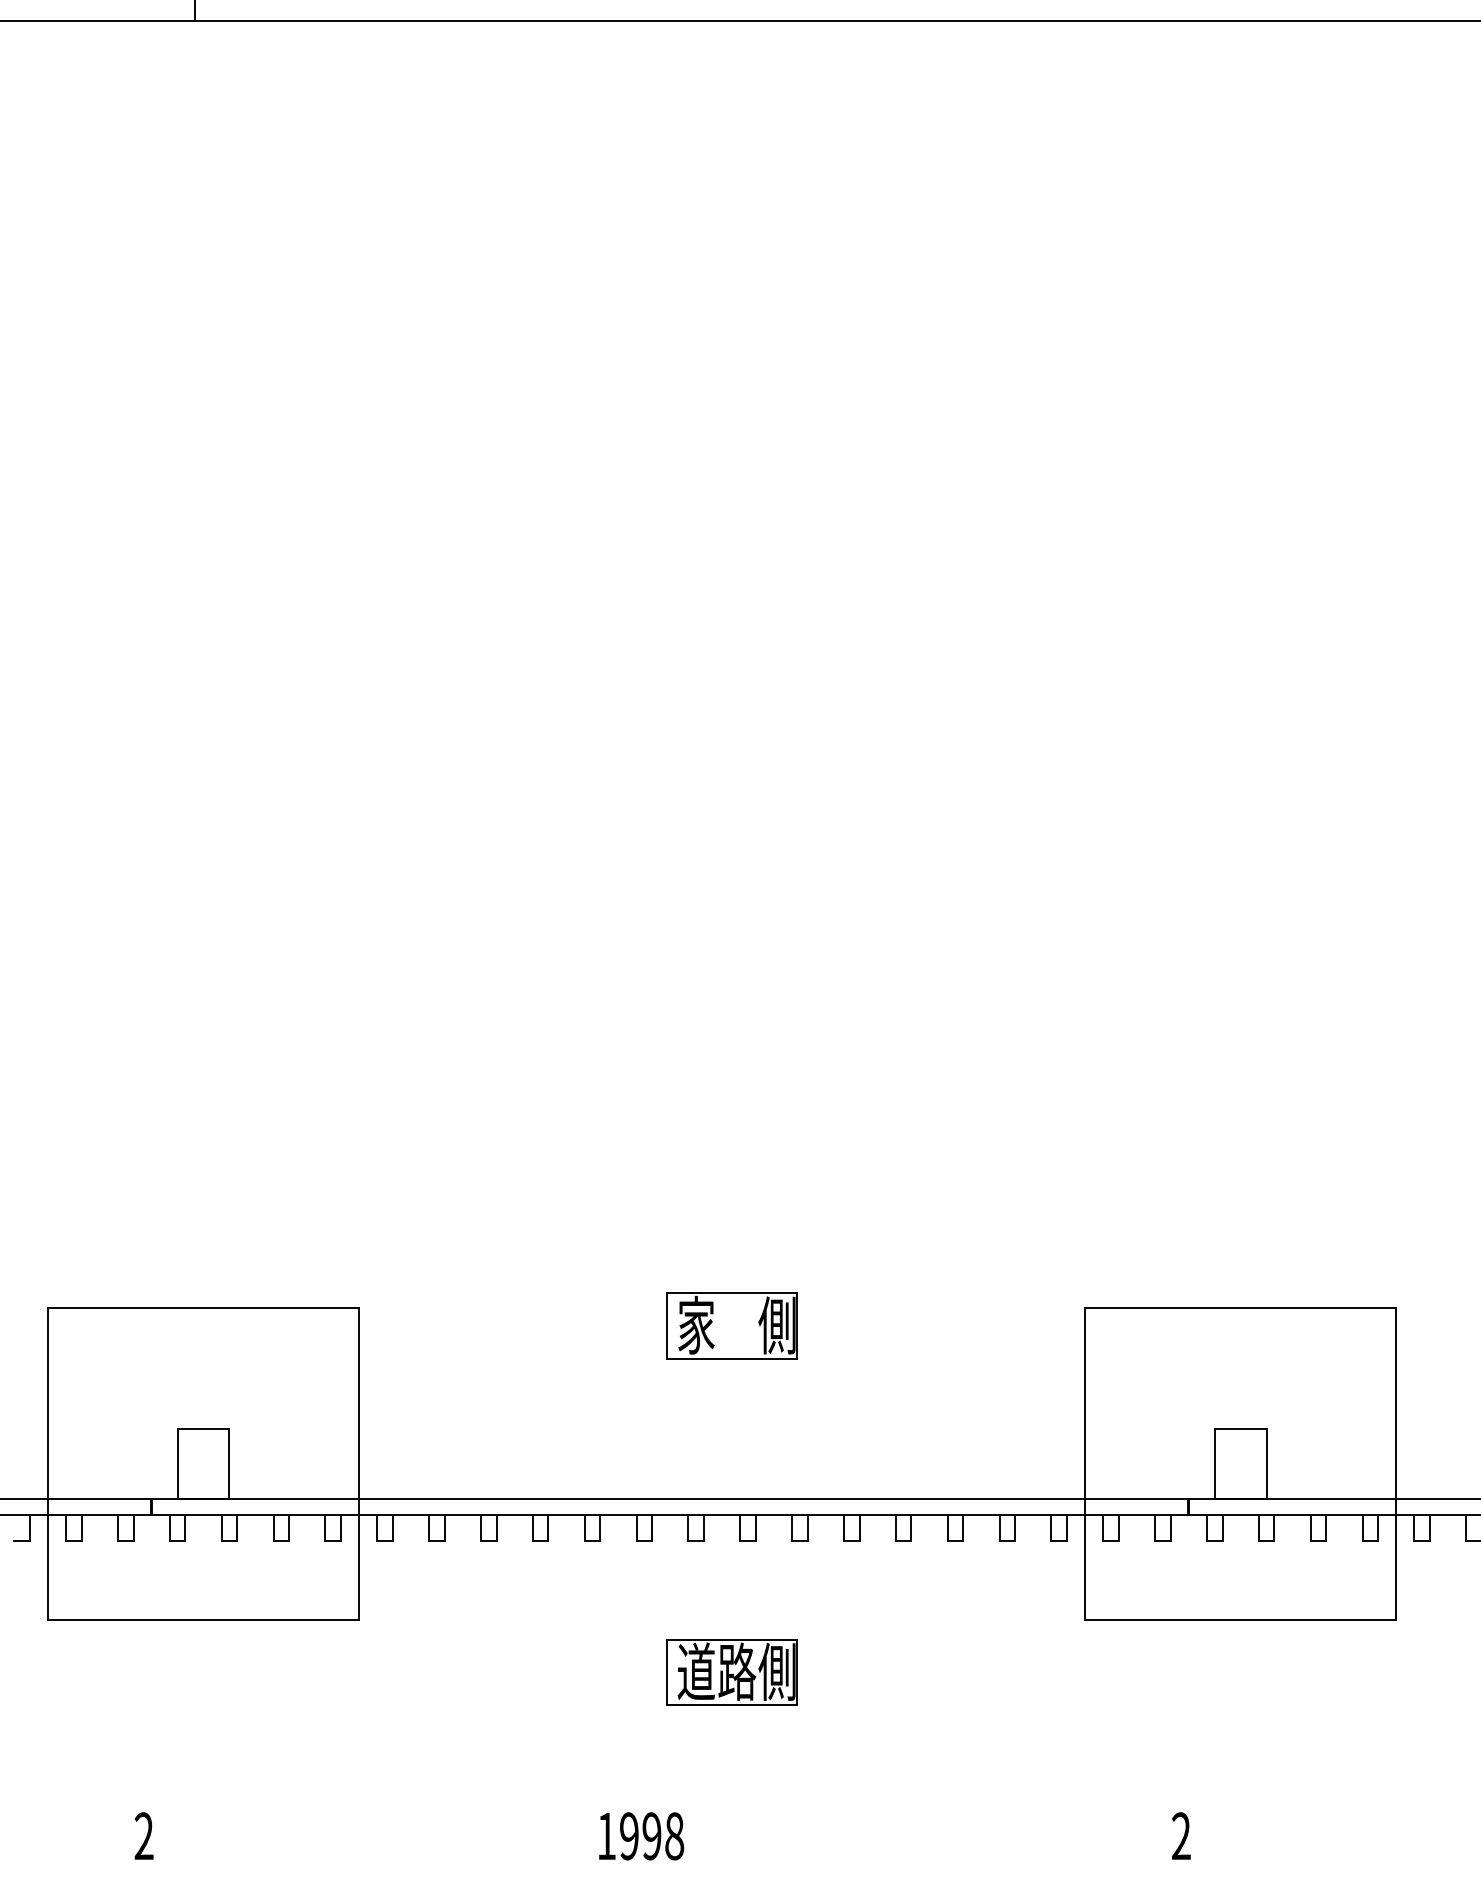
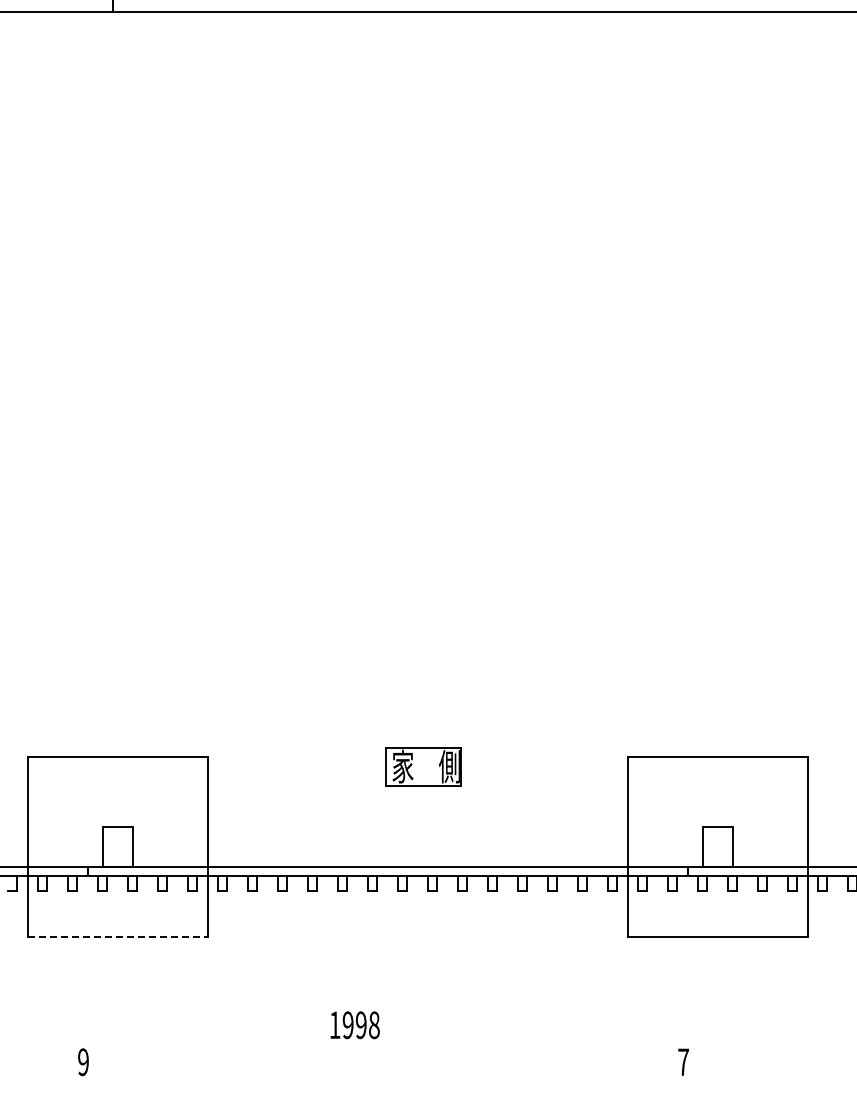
line: (204, 1618) -> (118, 936), solid -> dashed
part: (731, 1672) -> (423, 967), removed
text: (1181, 1835) -> (683, 1061), 2 -> 7
text: (144, 1836) -> (83, 1062), 2 -> 9
text: (640, 1836) -> (354, 1025), moved

